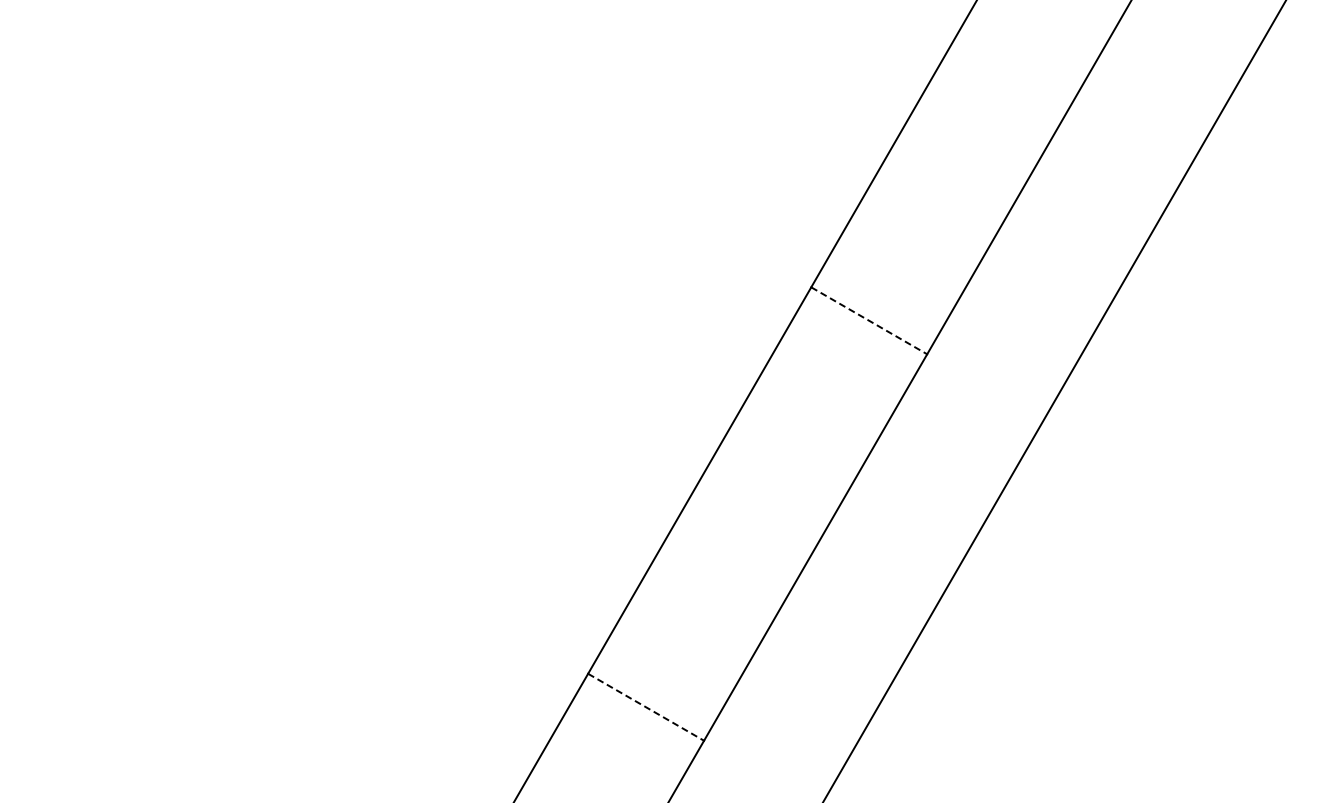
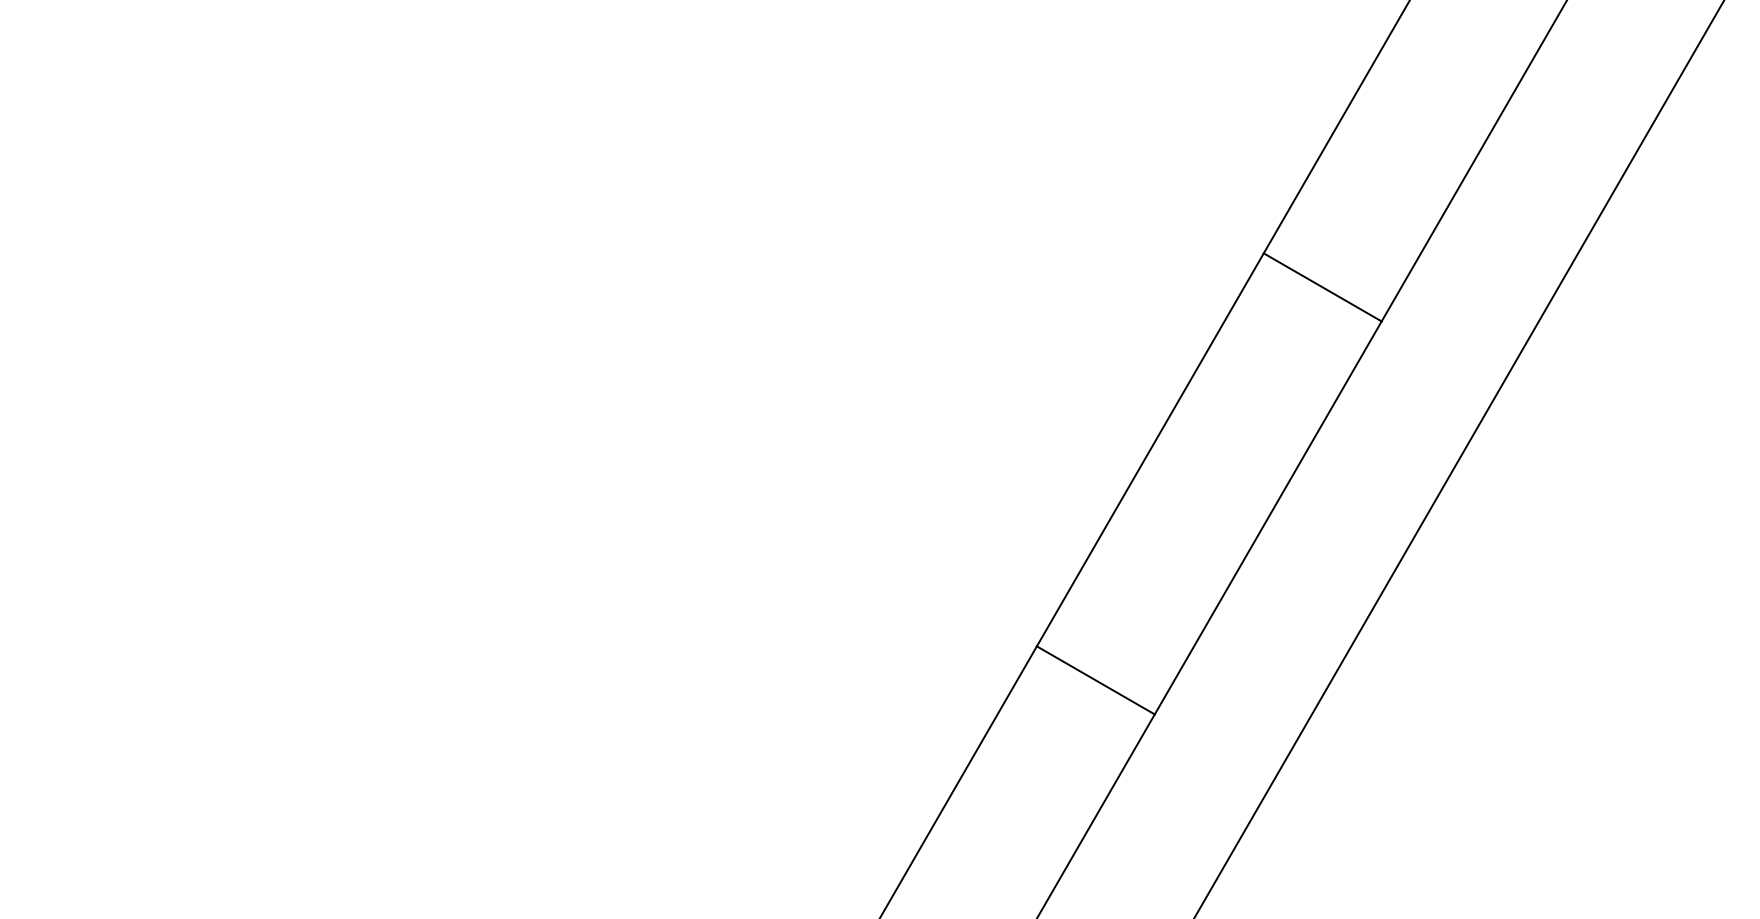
line: (869, 320) -> (1323, 287), dashed -> solid
line: (646, 707) -> (1096, 680), dashed -> solid

